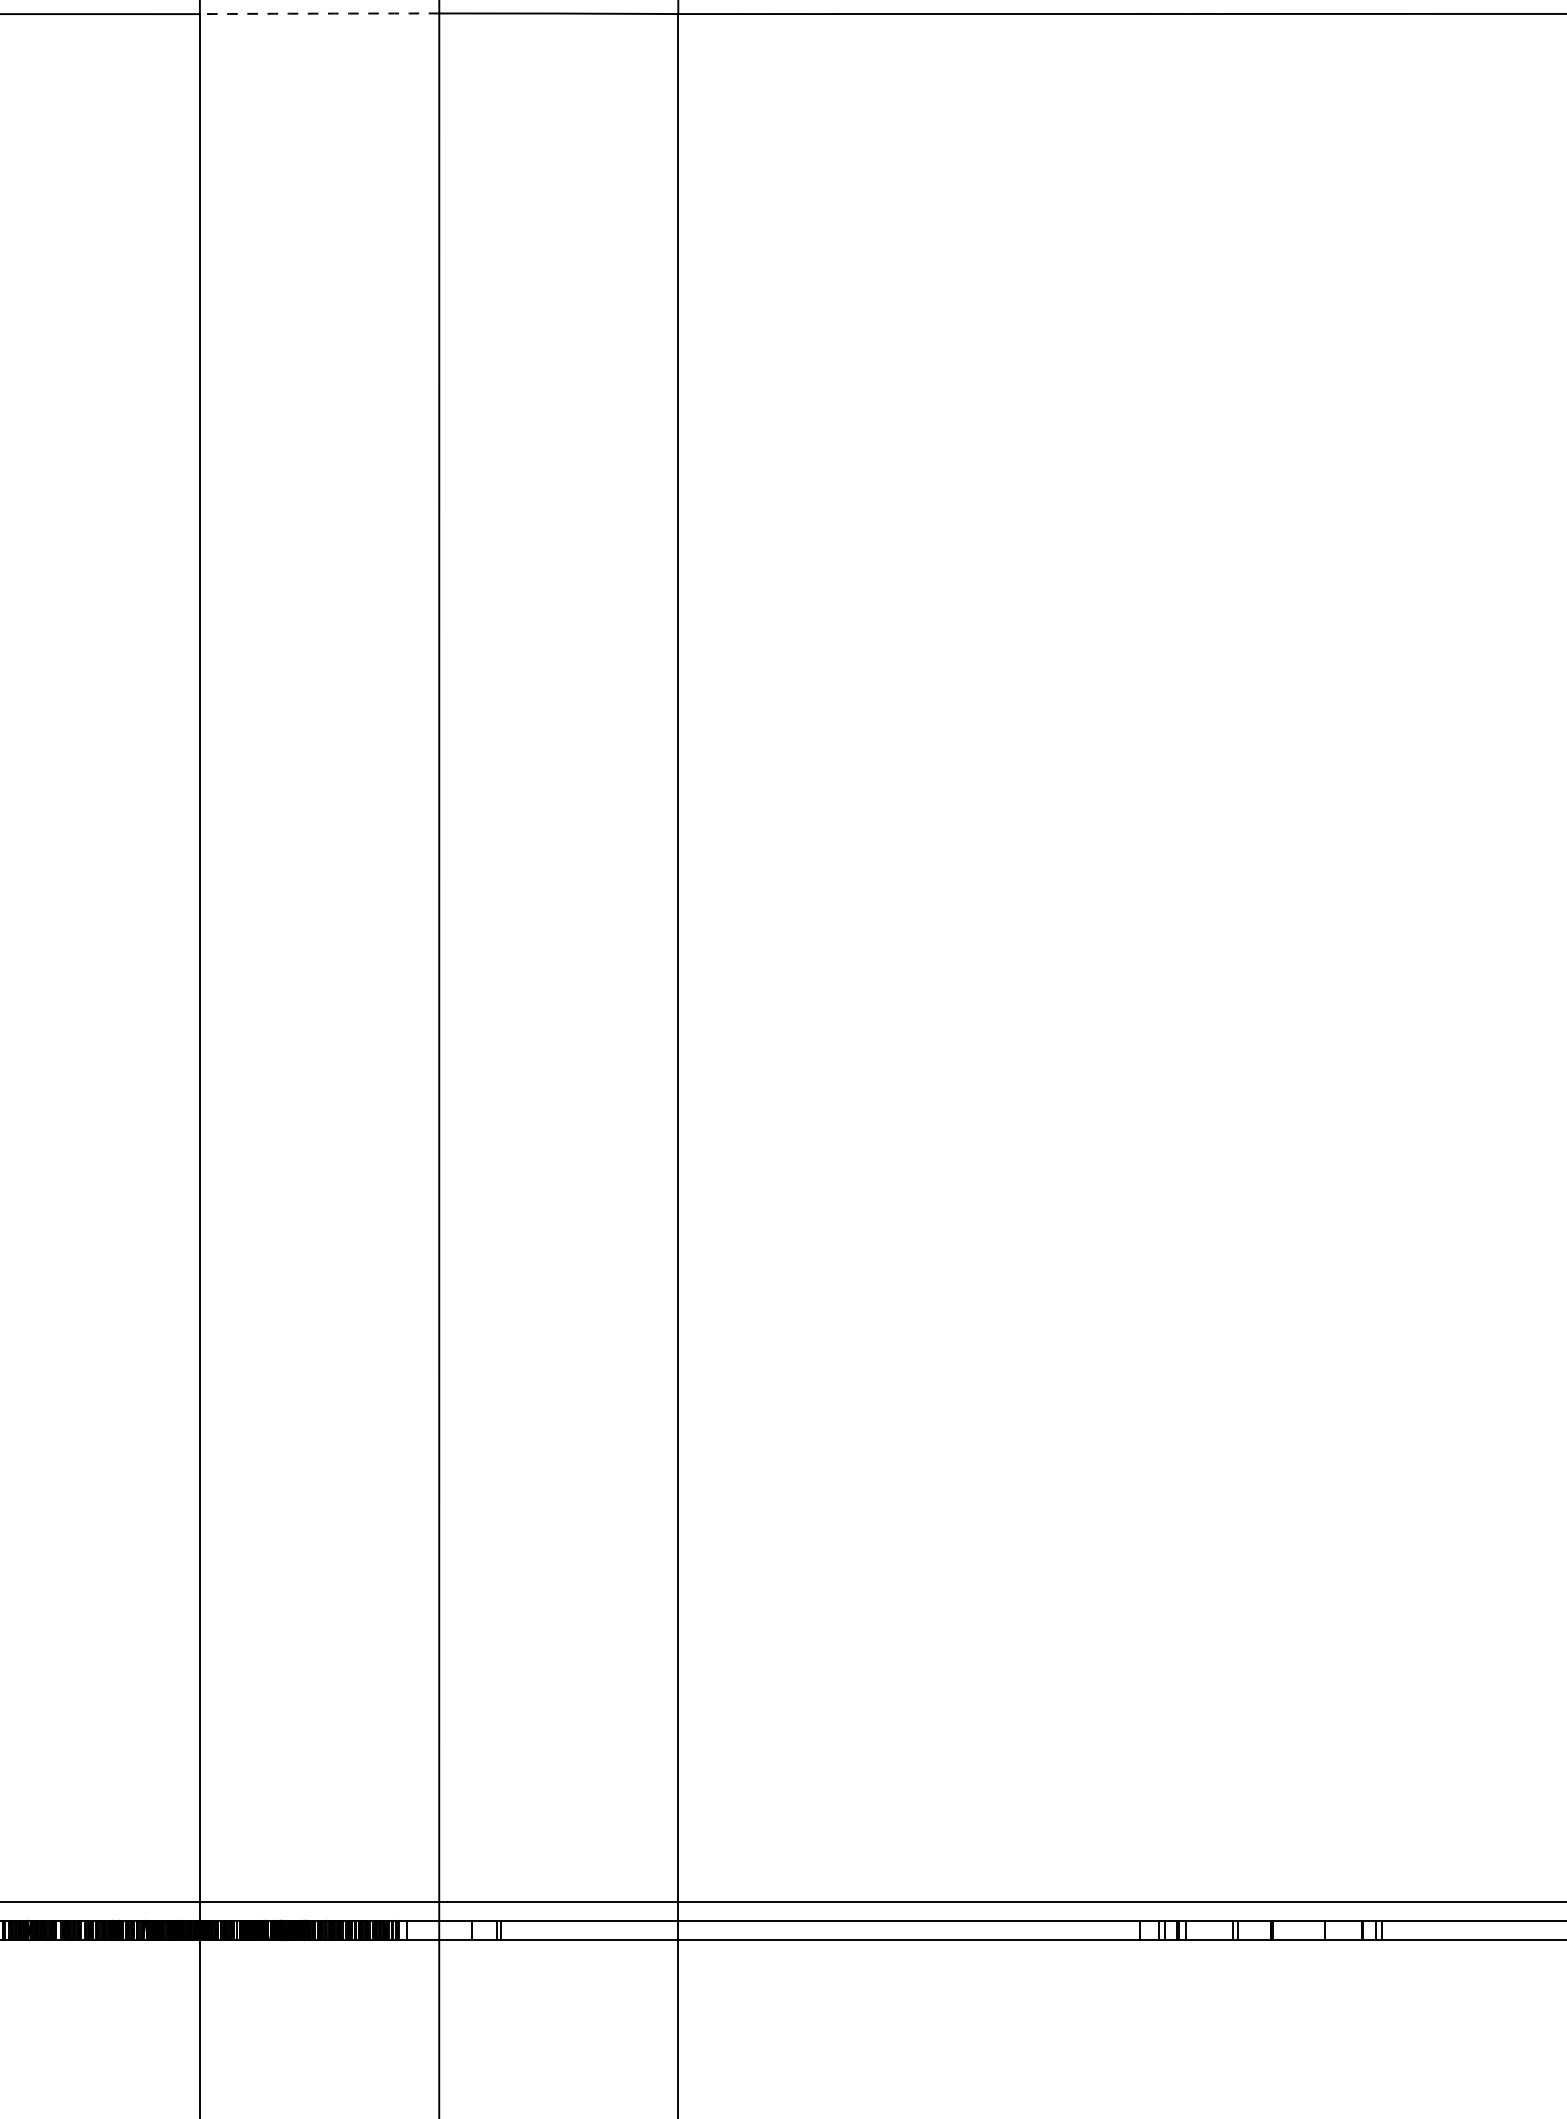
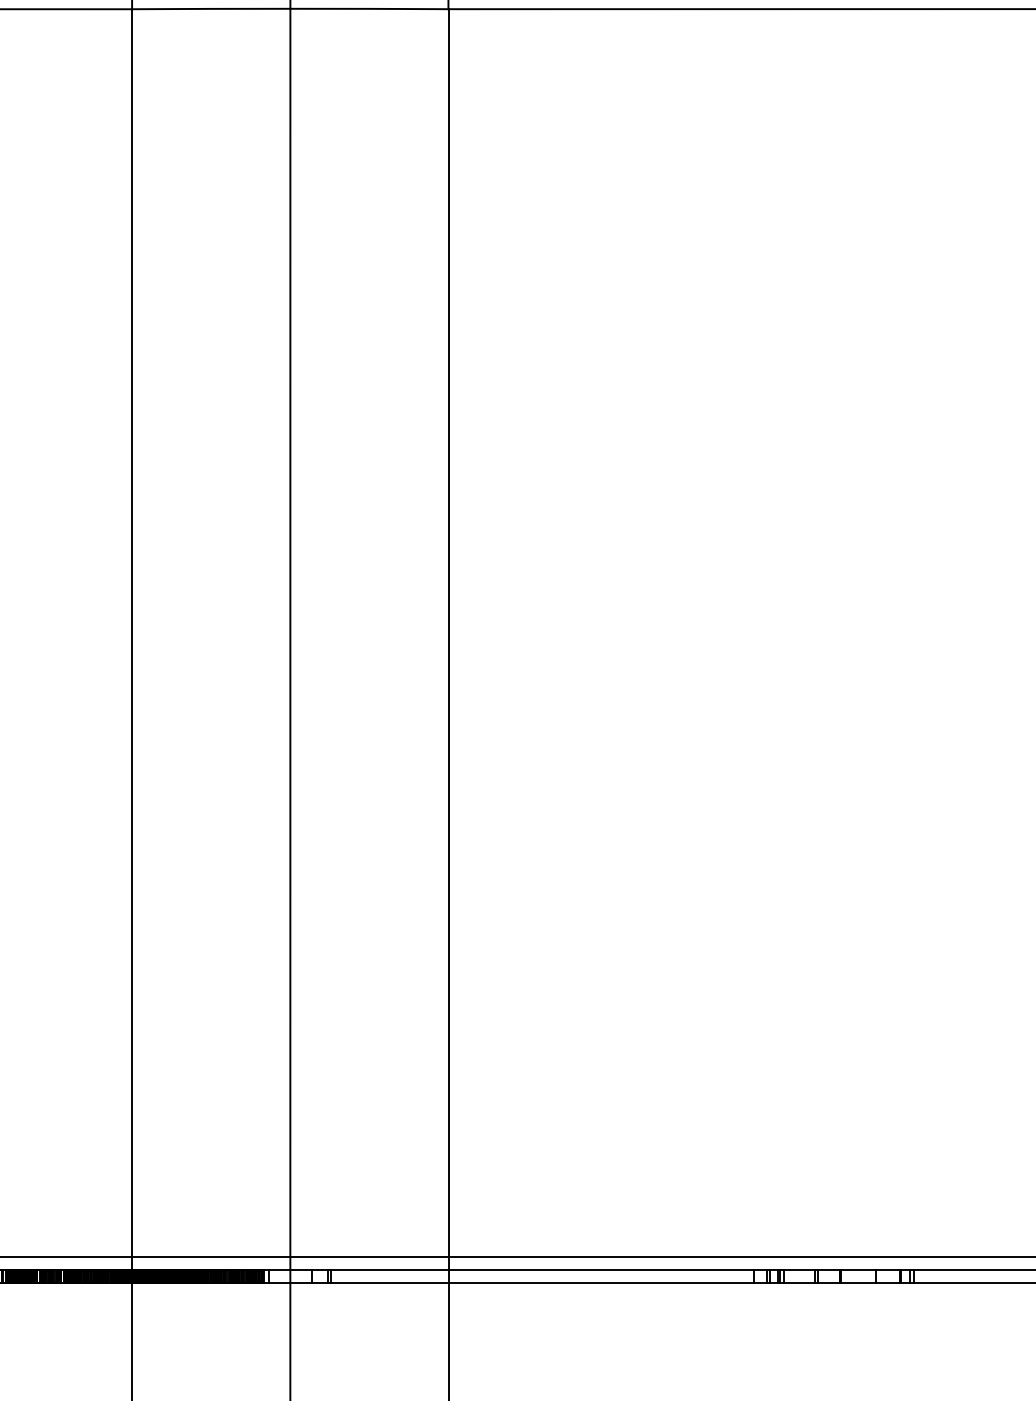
arc: (319, 12) -> (211, 8), dashed -> solid

